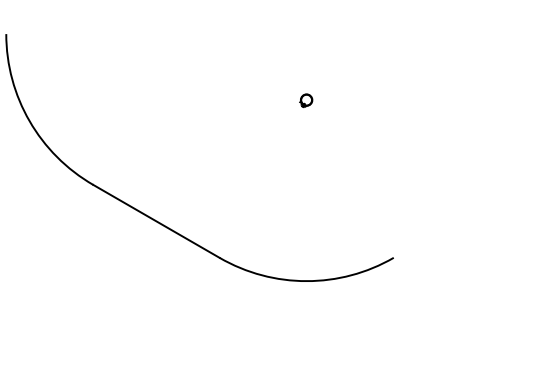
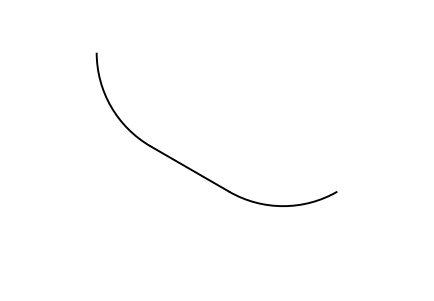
part: (305, 99) -> (282, 93), removed

